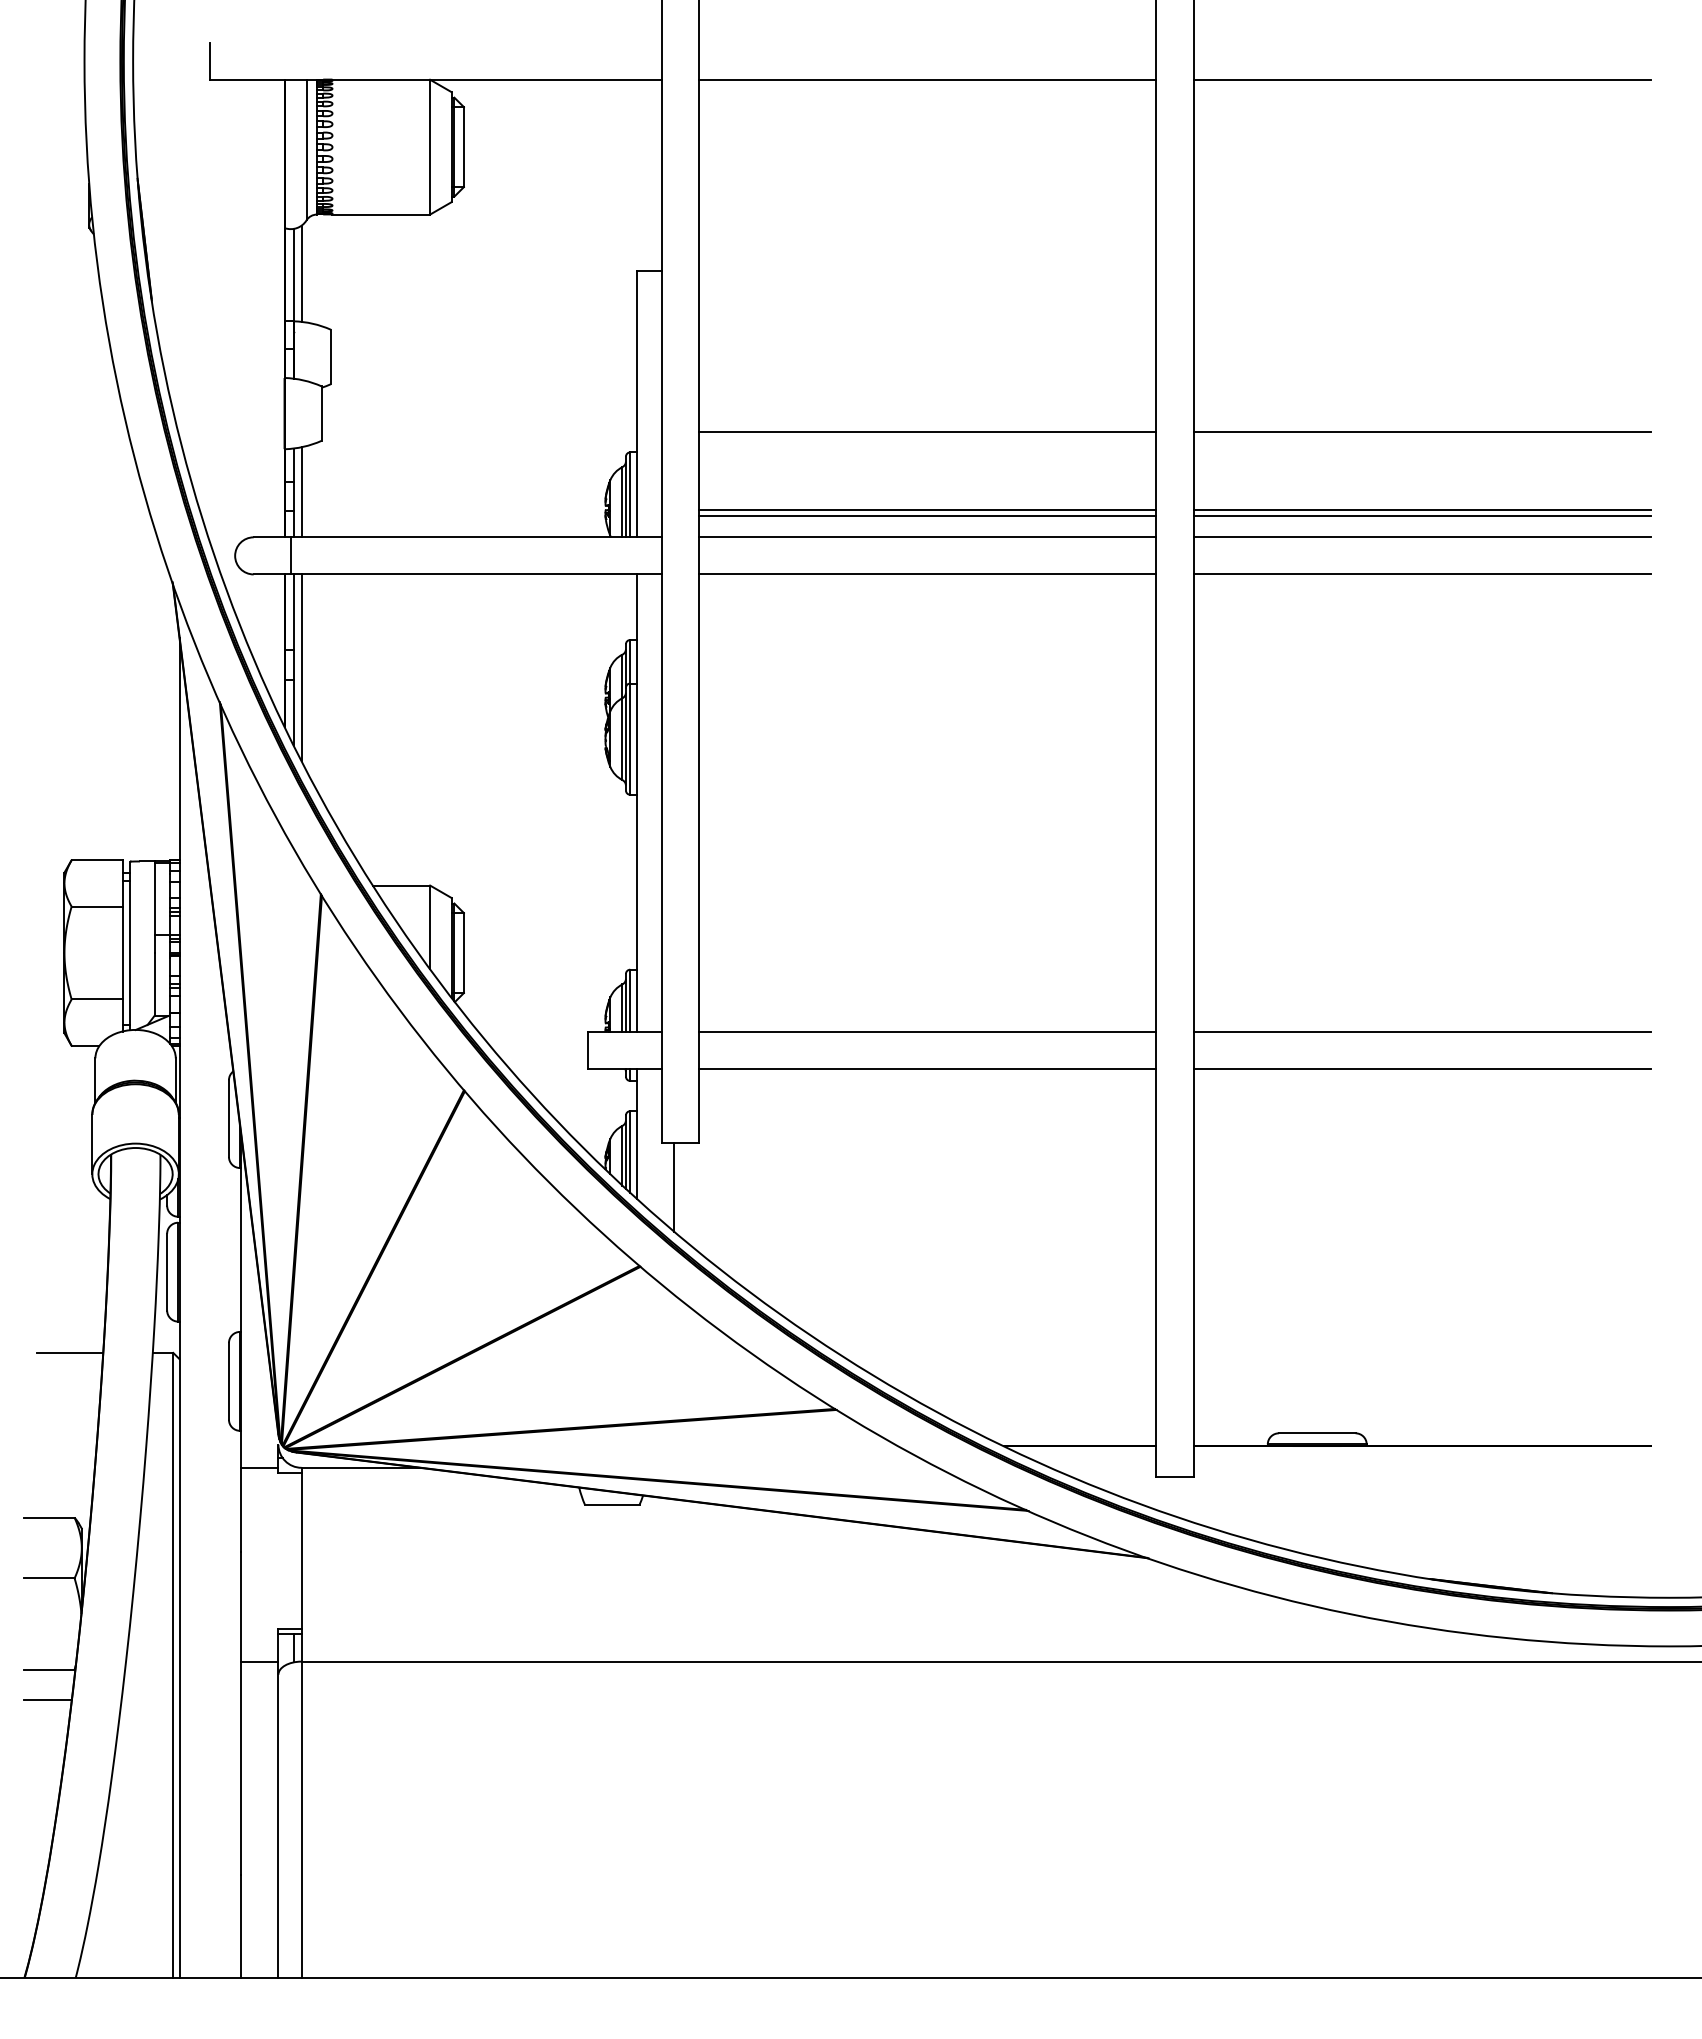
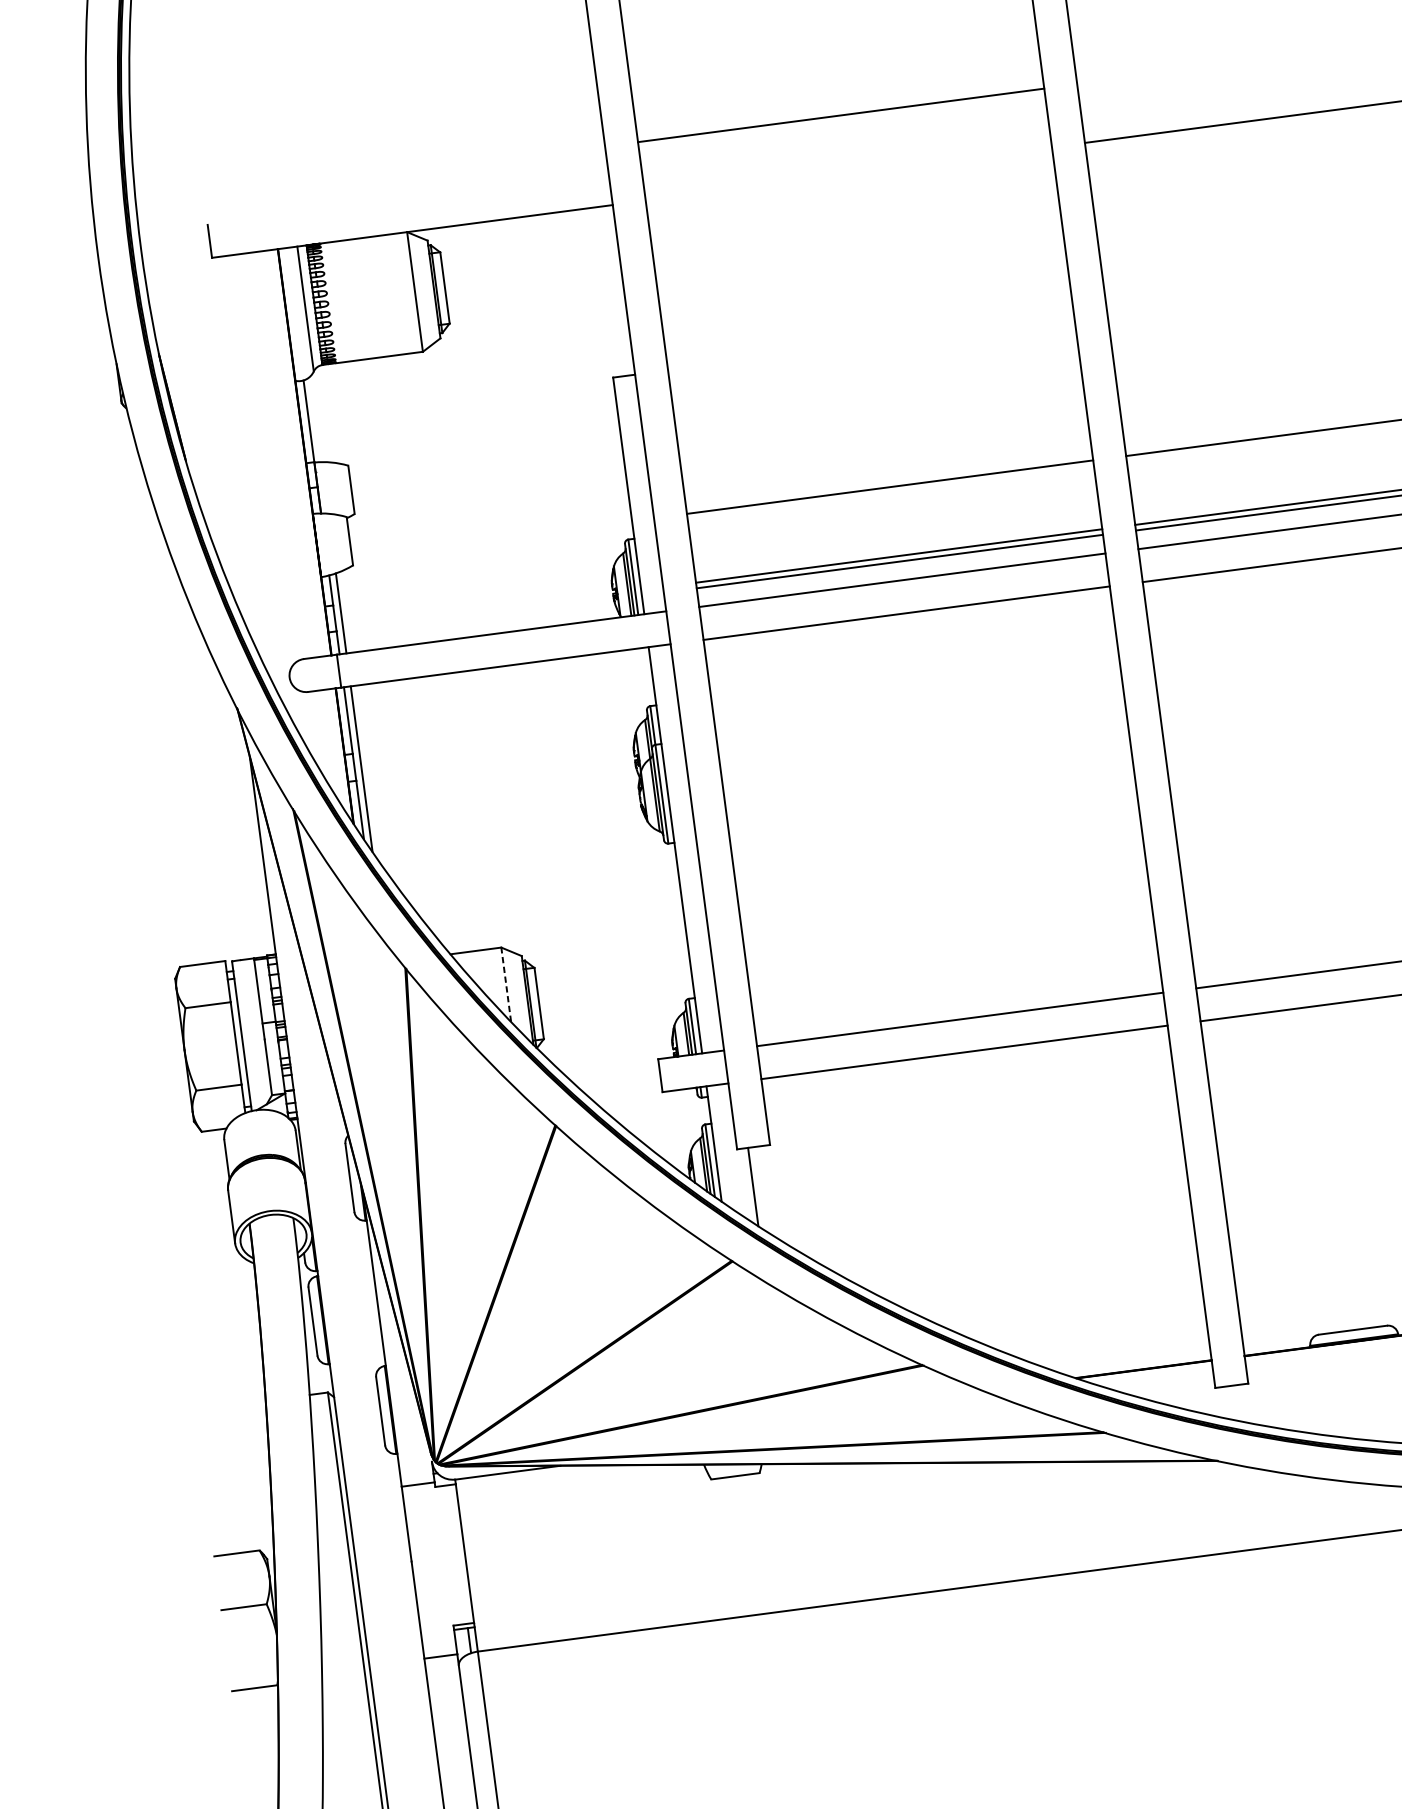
line: (927, 79) -> (840, 115), moved
line: (301, 273) -> (315, 419), removed
line: (430, 927) -> (506, 984), solid -> dashed
line: (70, 1352) -> (236, 1404), removed
line: (47, 1700) -> (256, 1715), removed

